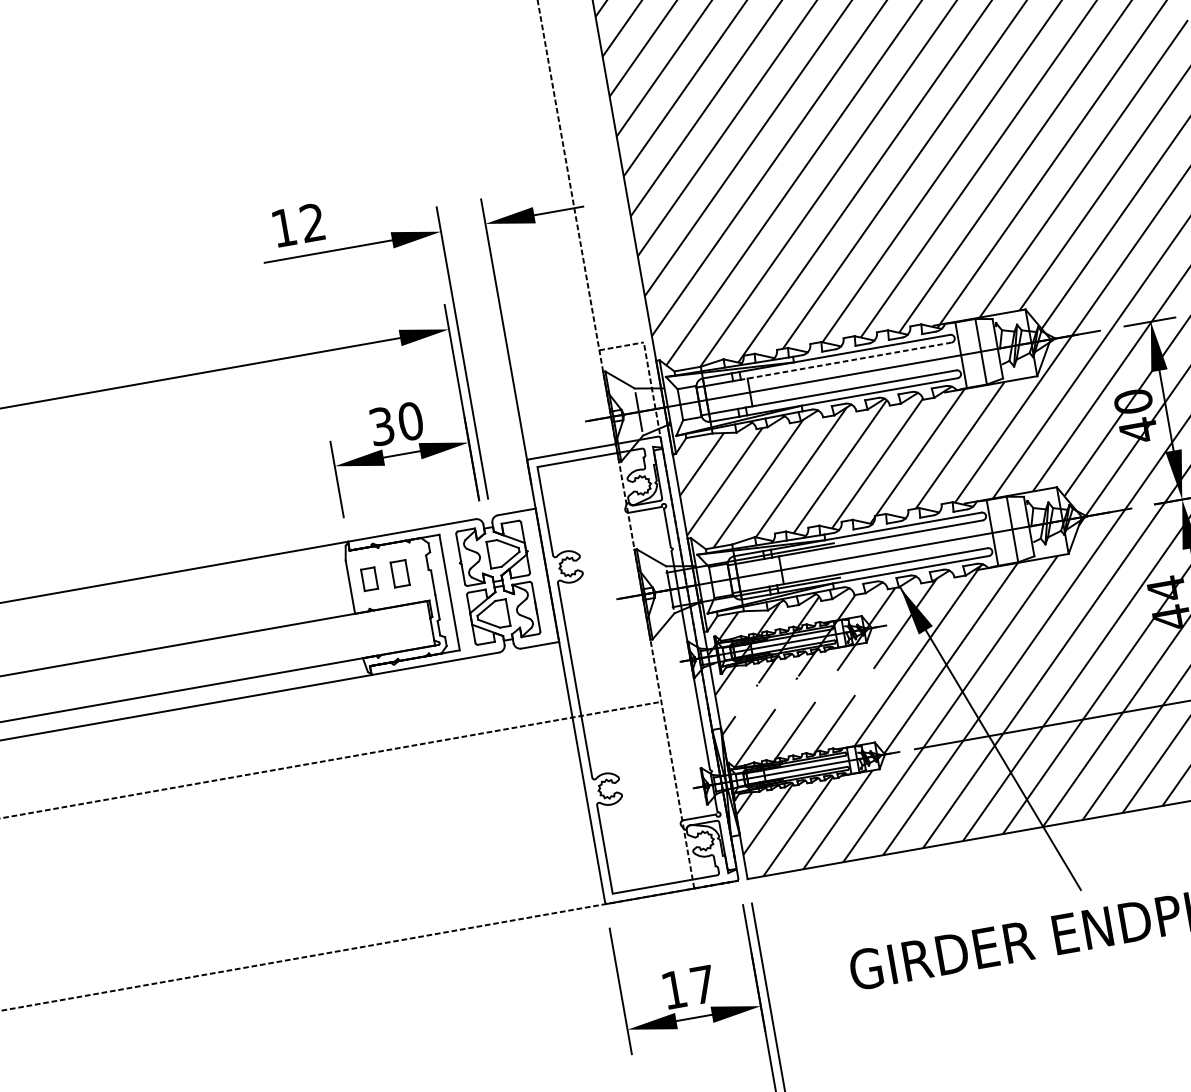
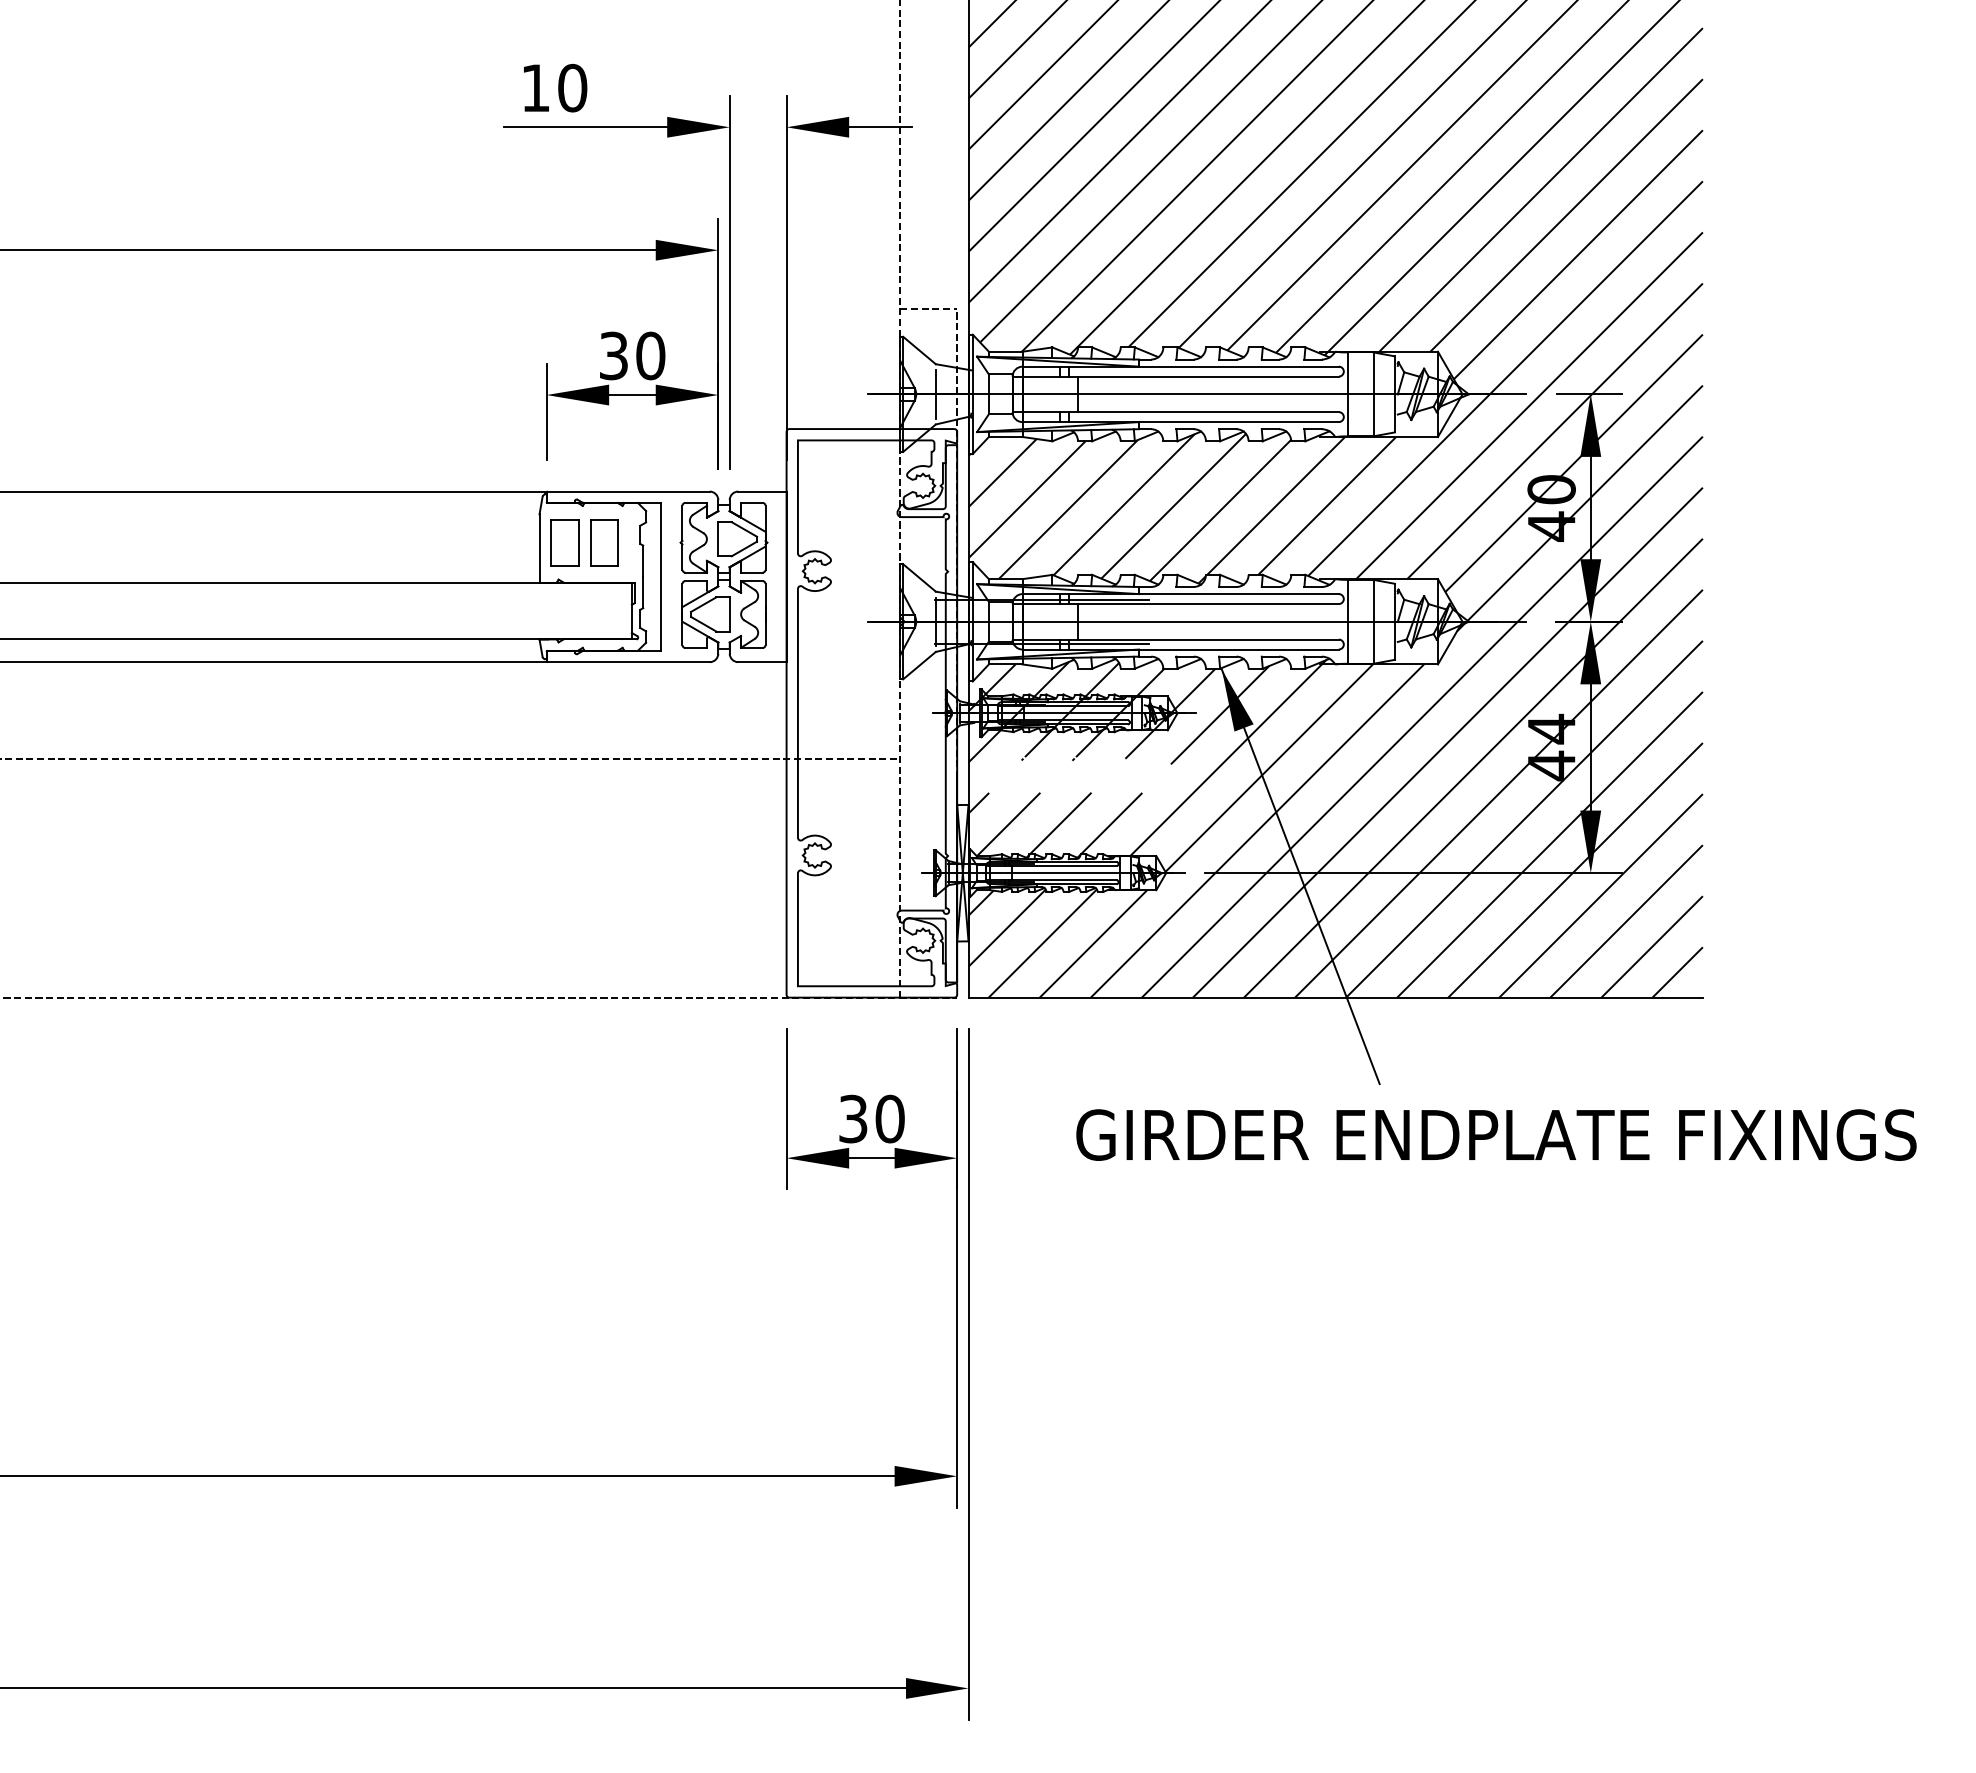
text: (312, 222) -> (572, 87), 12 -> 10
line: (846, 361) -> (1204, 376), dashed -> solid
part: (400, 573) -> (604, 542), size x1.43
part: (369, 579) -> (564, 542), size x1.67
text: (688, 986) -> (871, 1118), 17 -> 30

